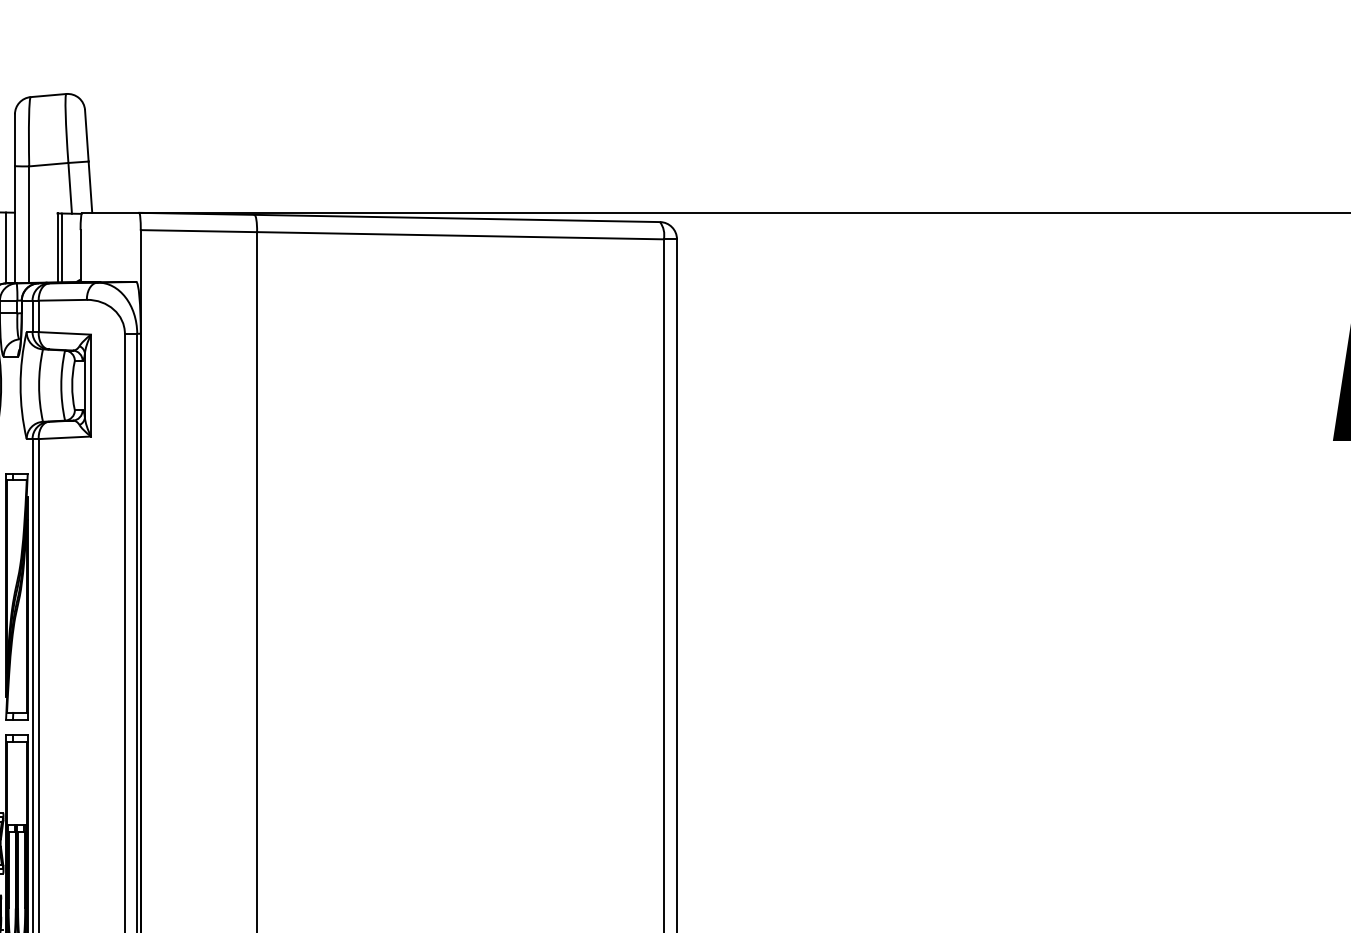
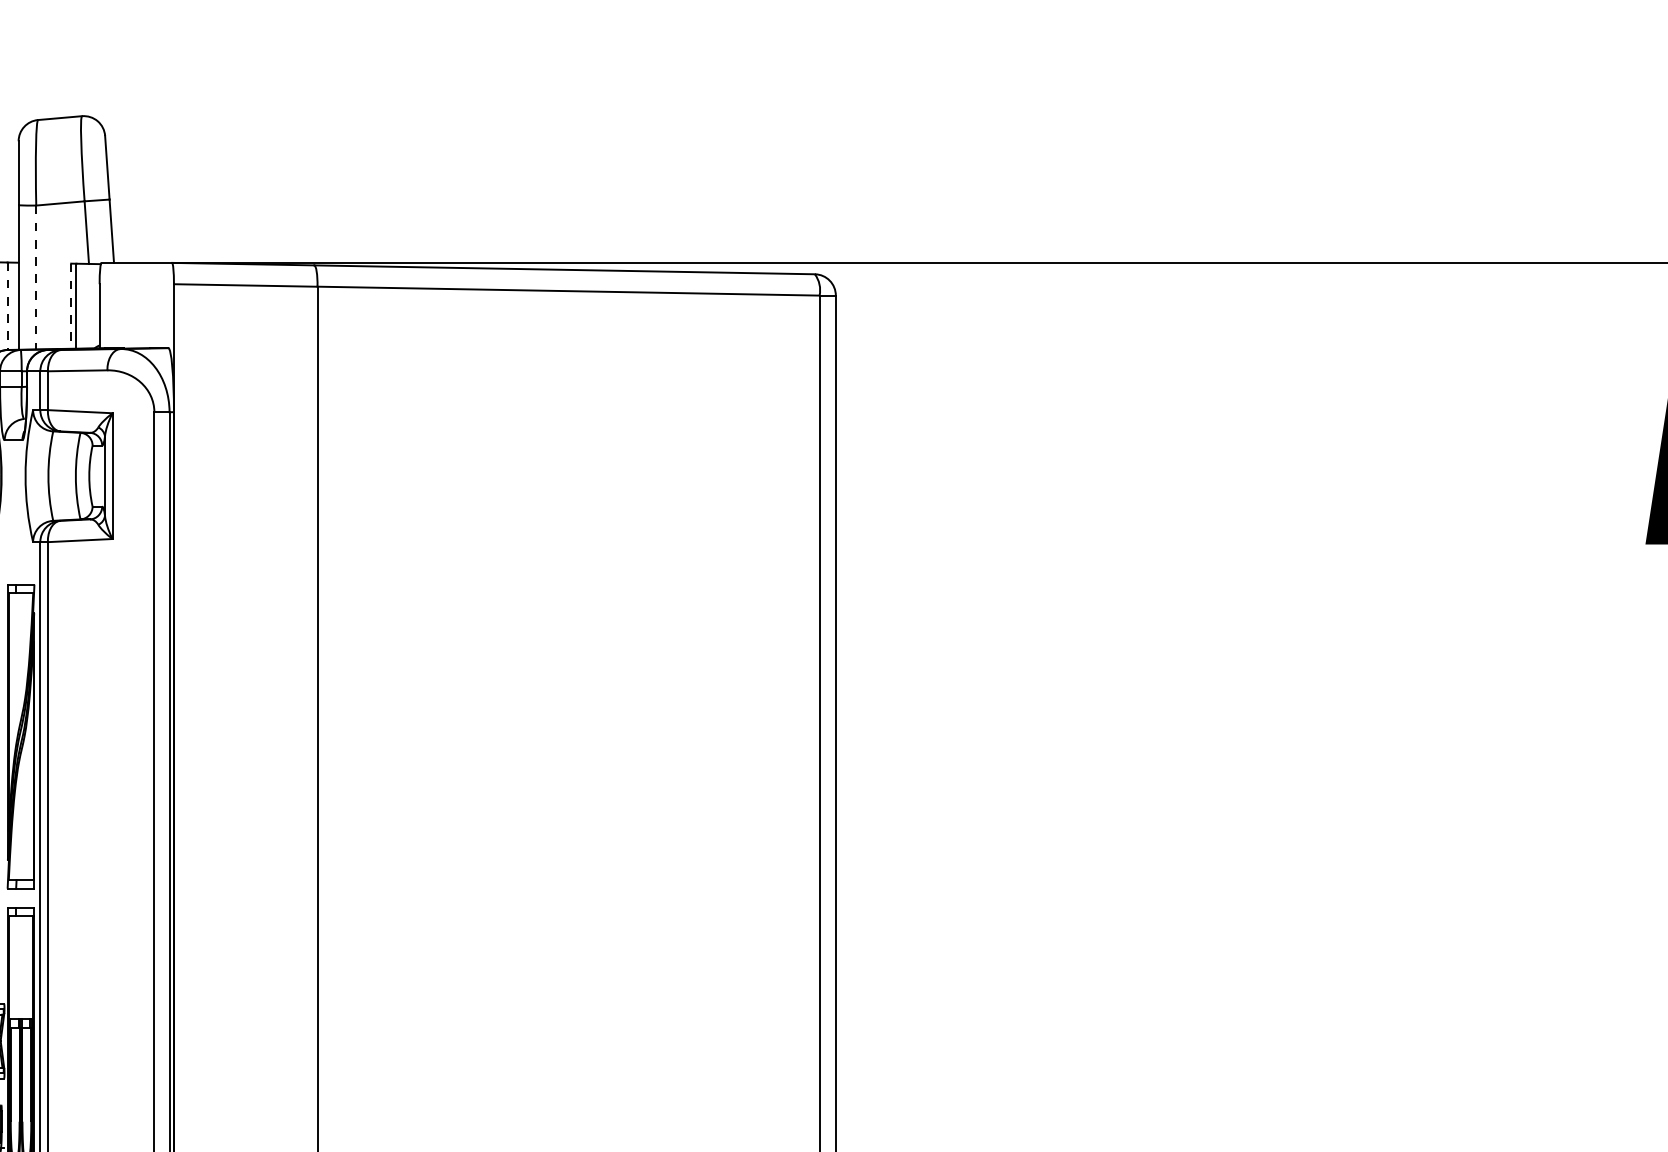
line: (29, 225) -> (36, 278), solid -> dashed
line: (6, 248) -> (8, 306), solid -> dashed
line: (57, 248) -> (71, 306), solid -> dashed

